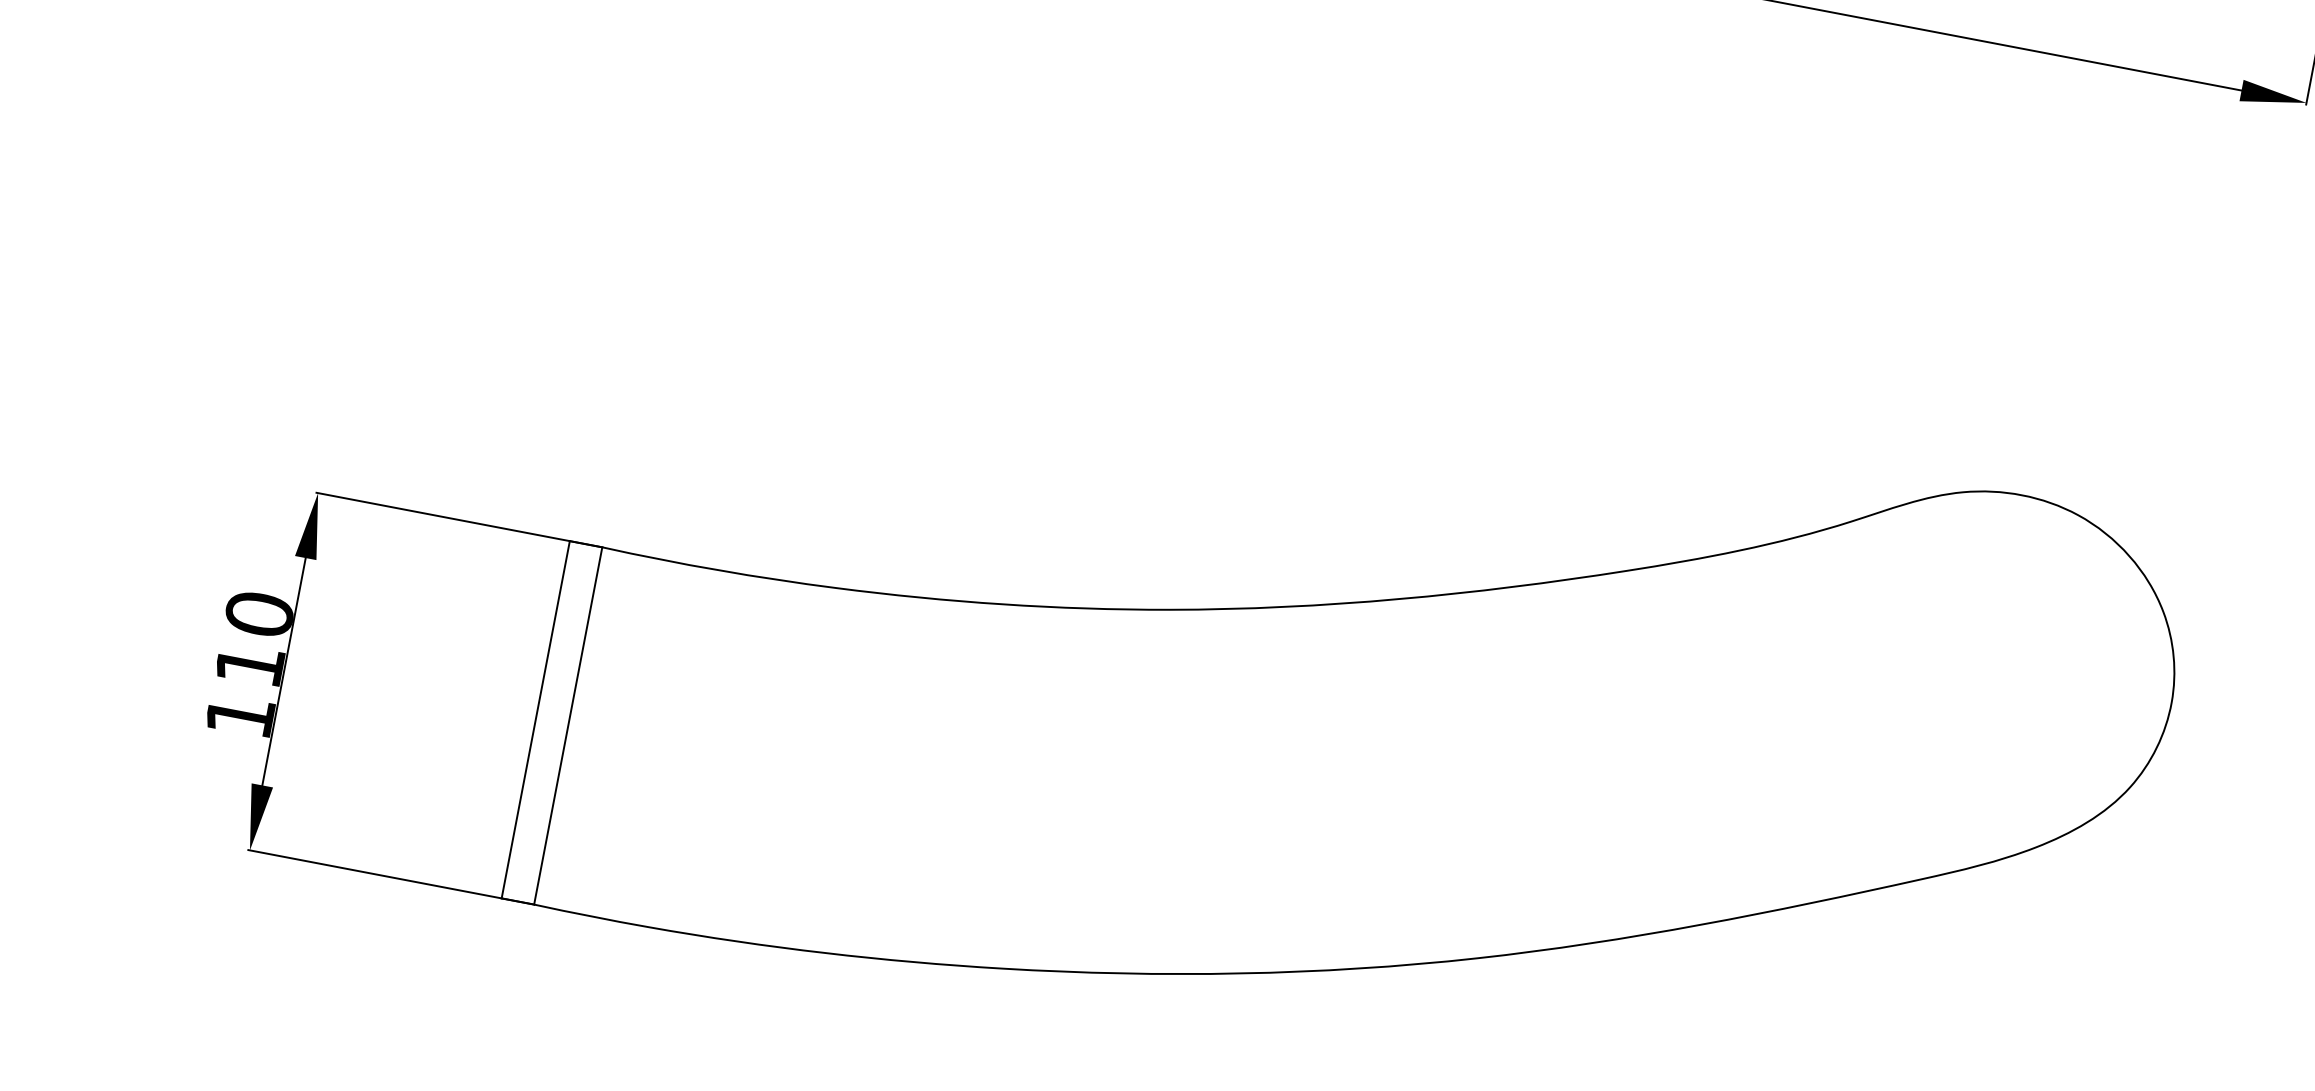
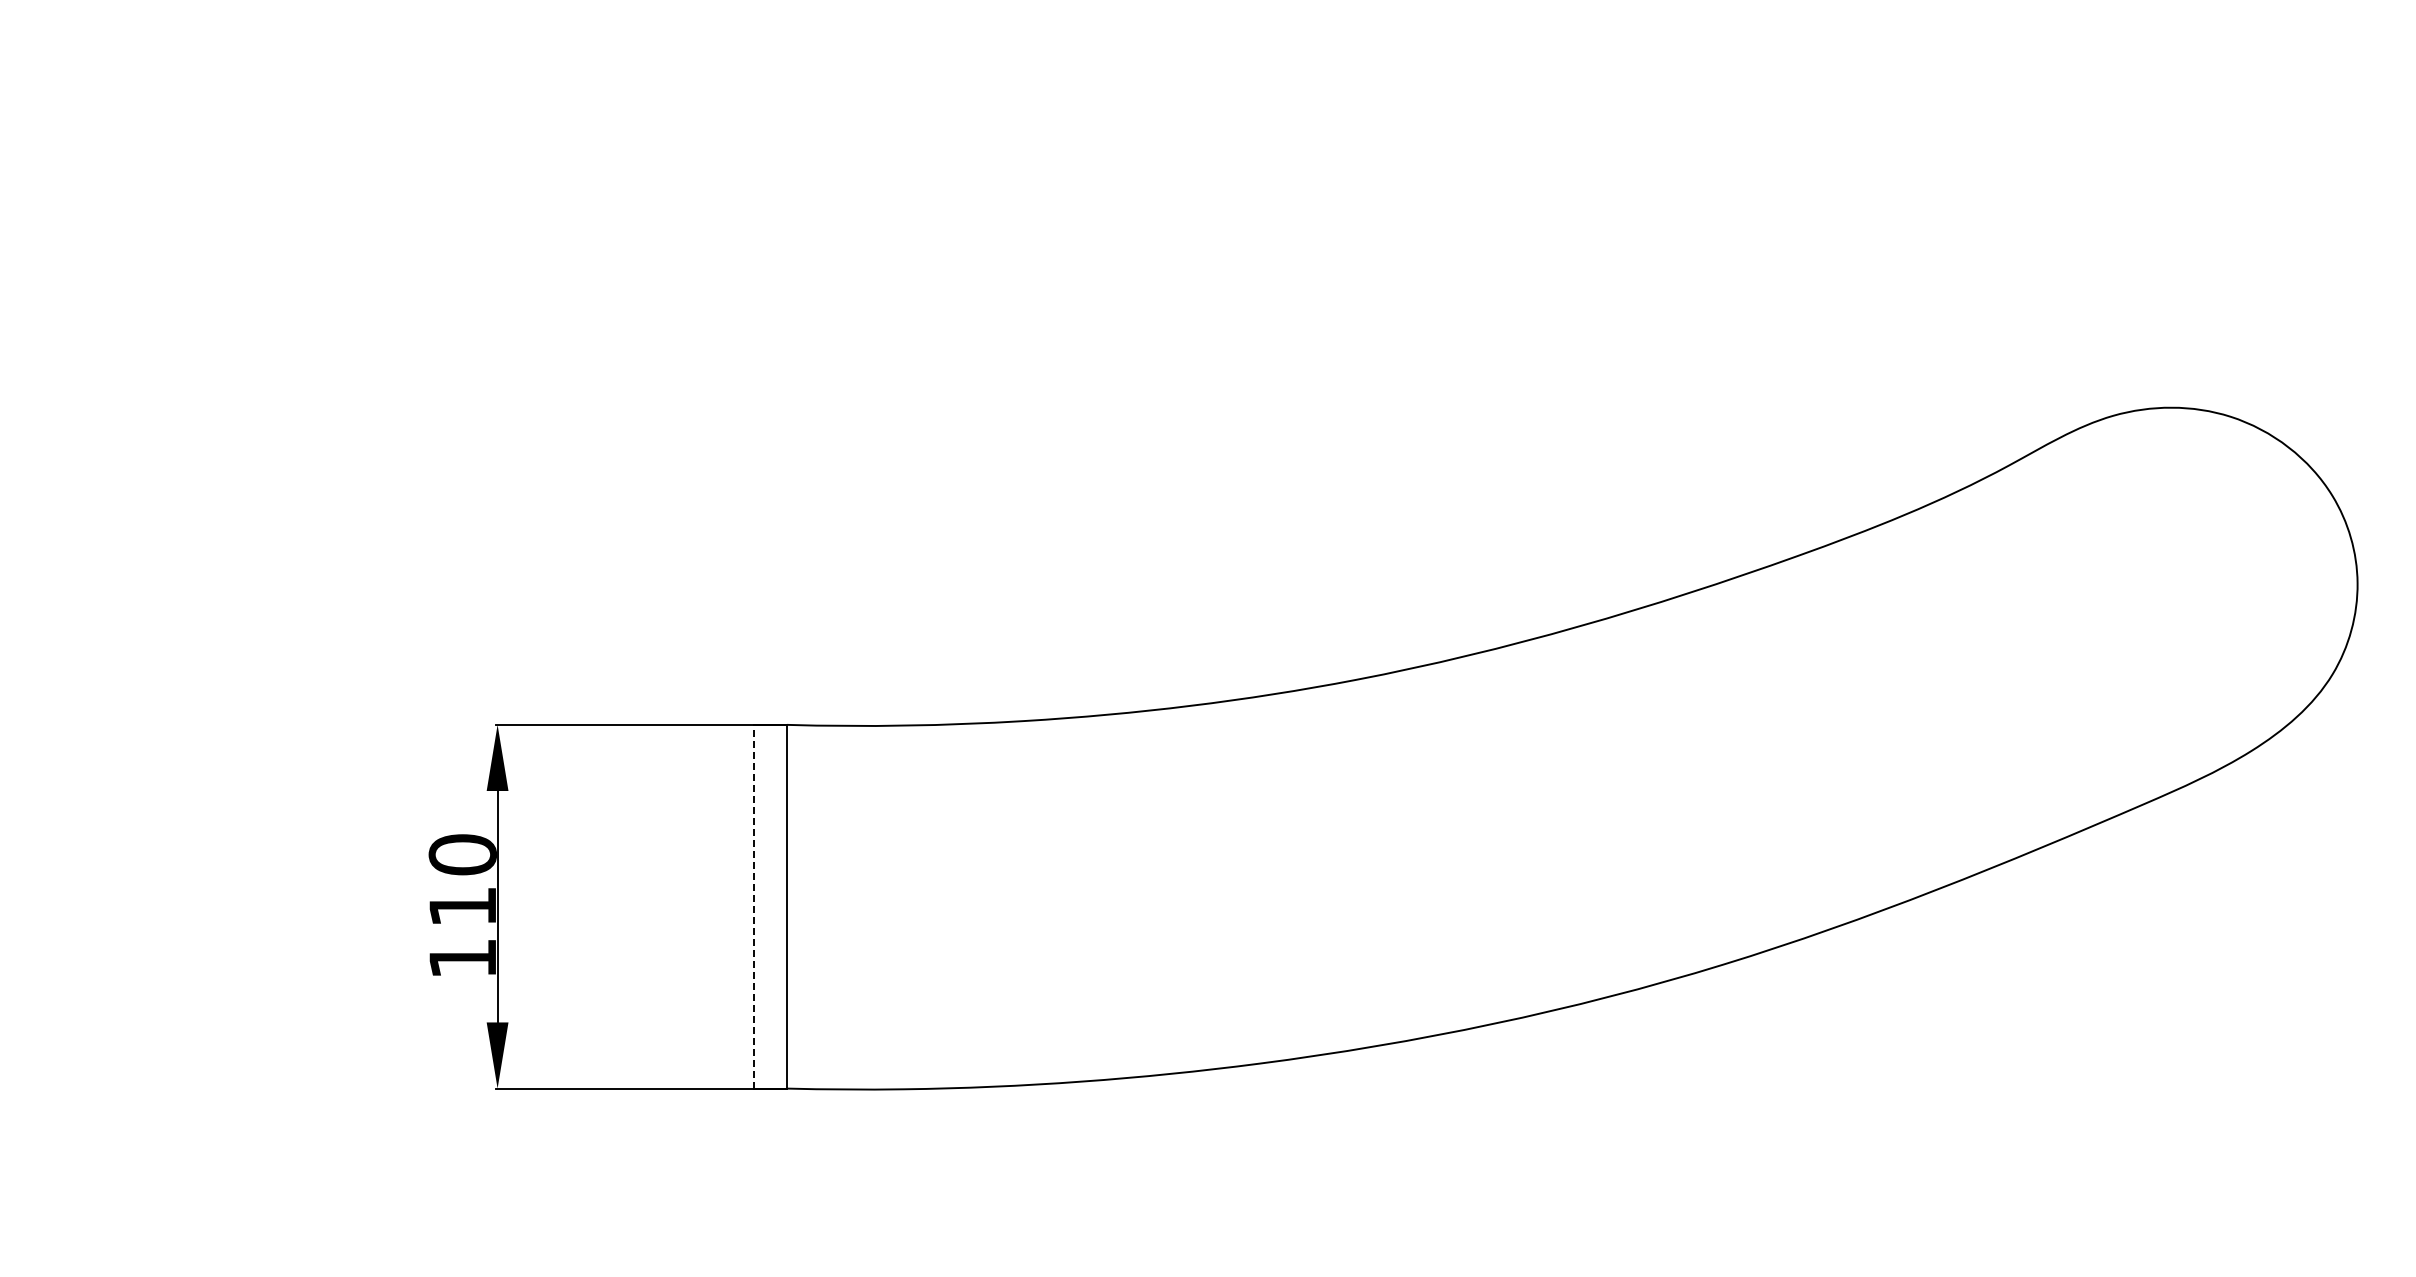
line: (535, 719) -> (753, 906), solid -> dashed

